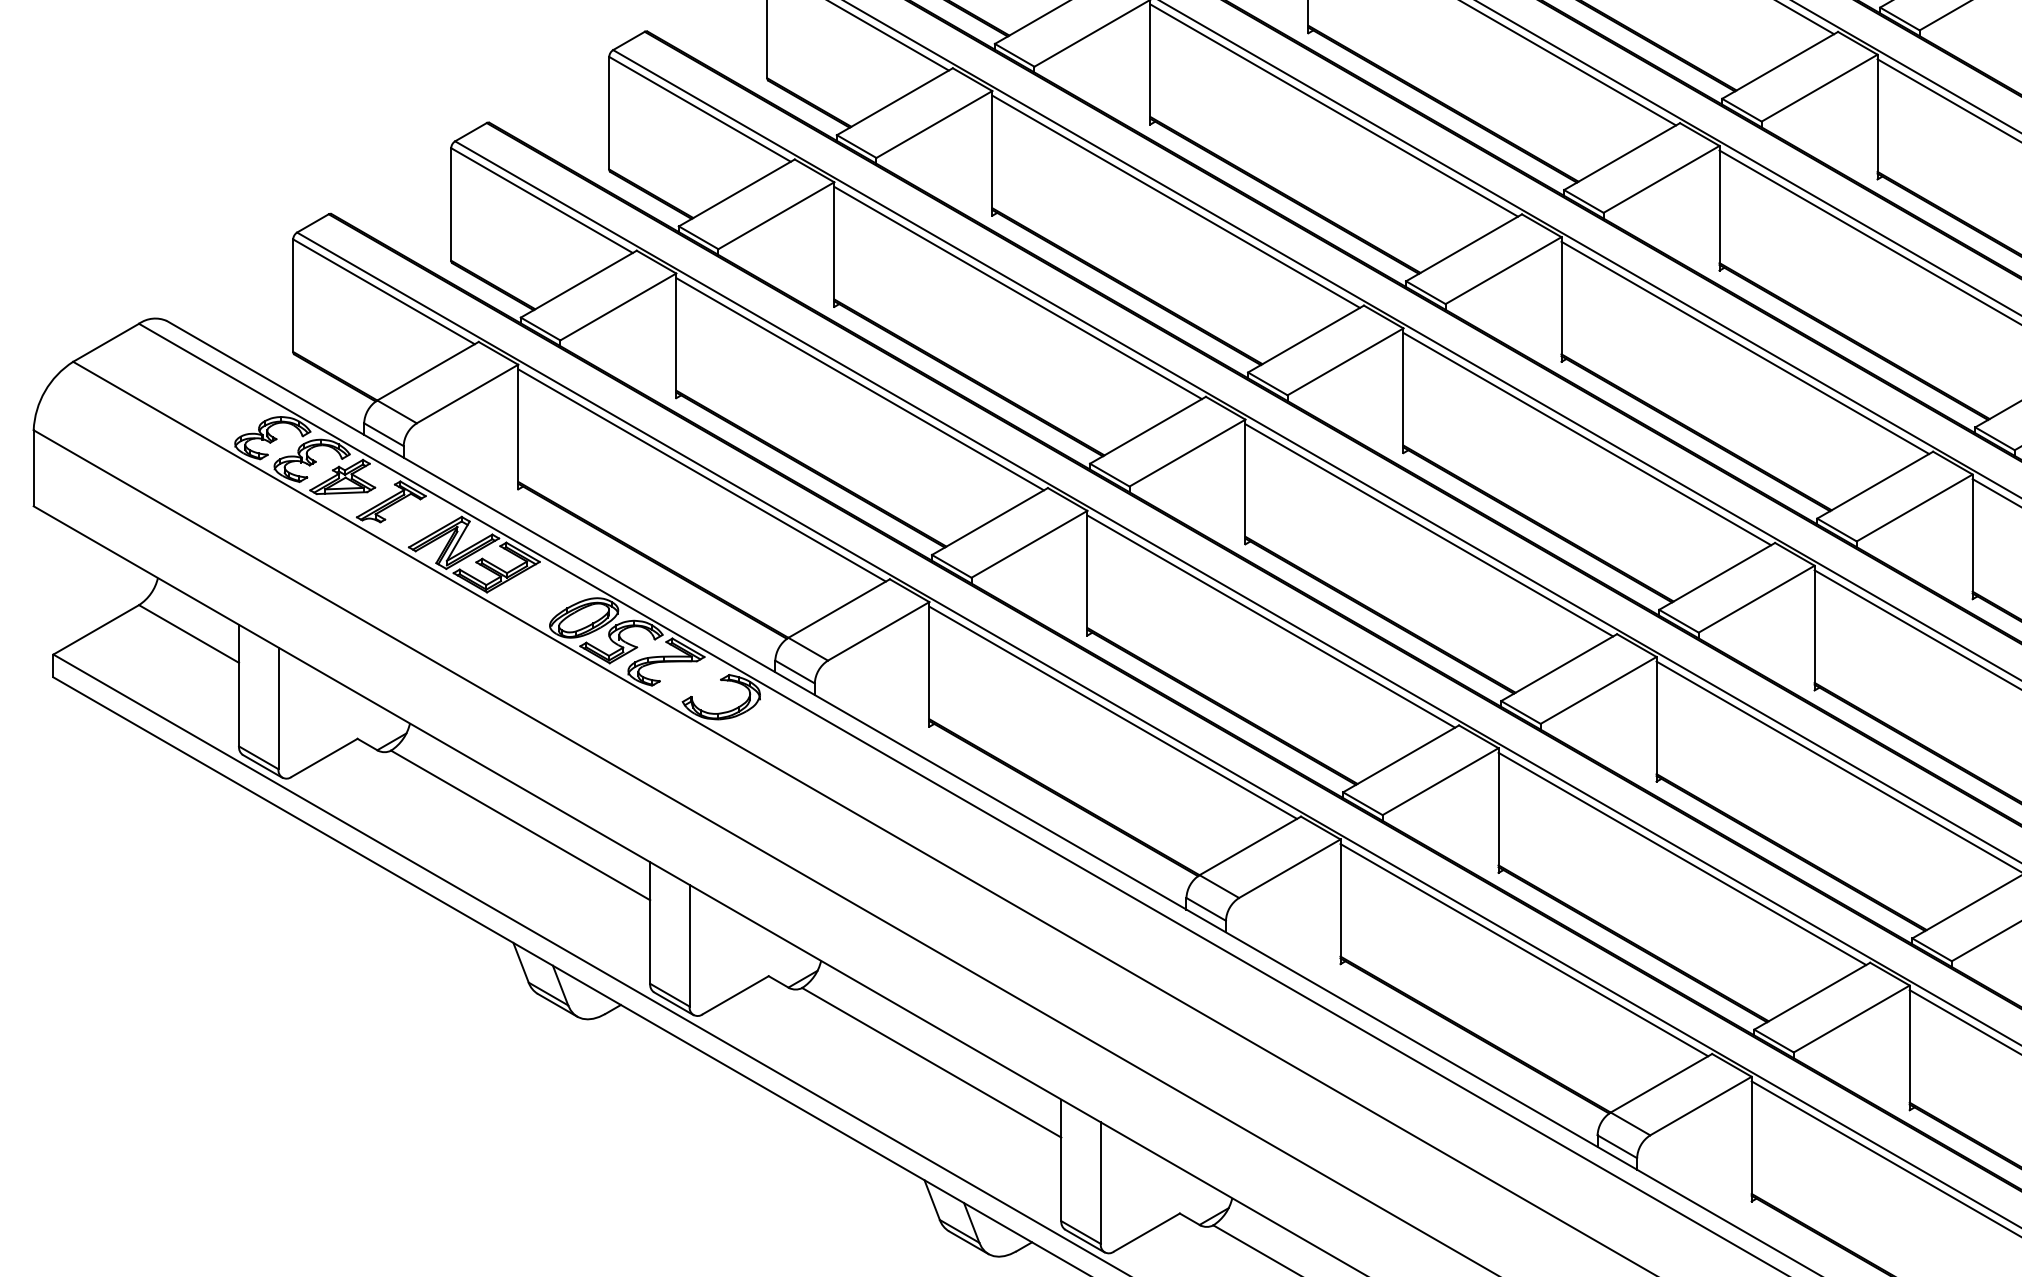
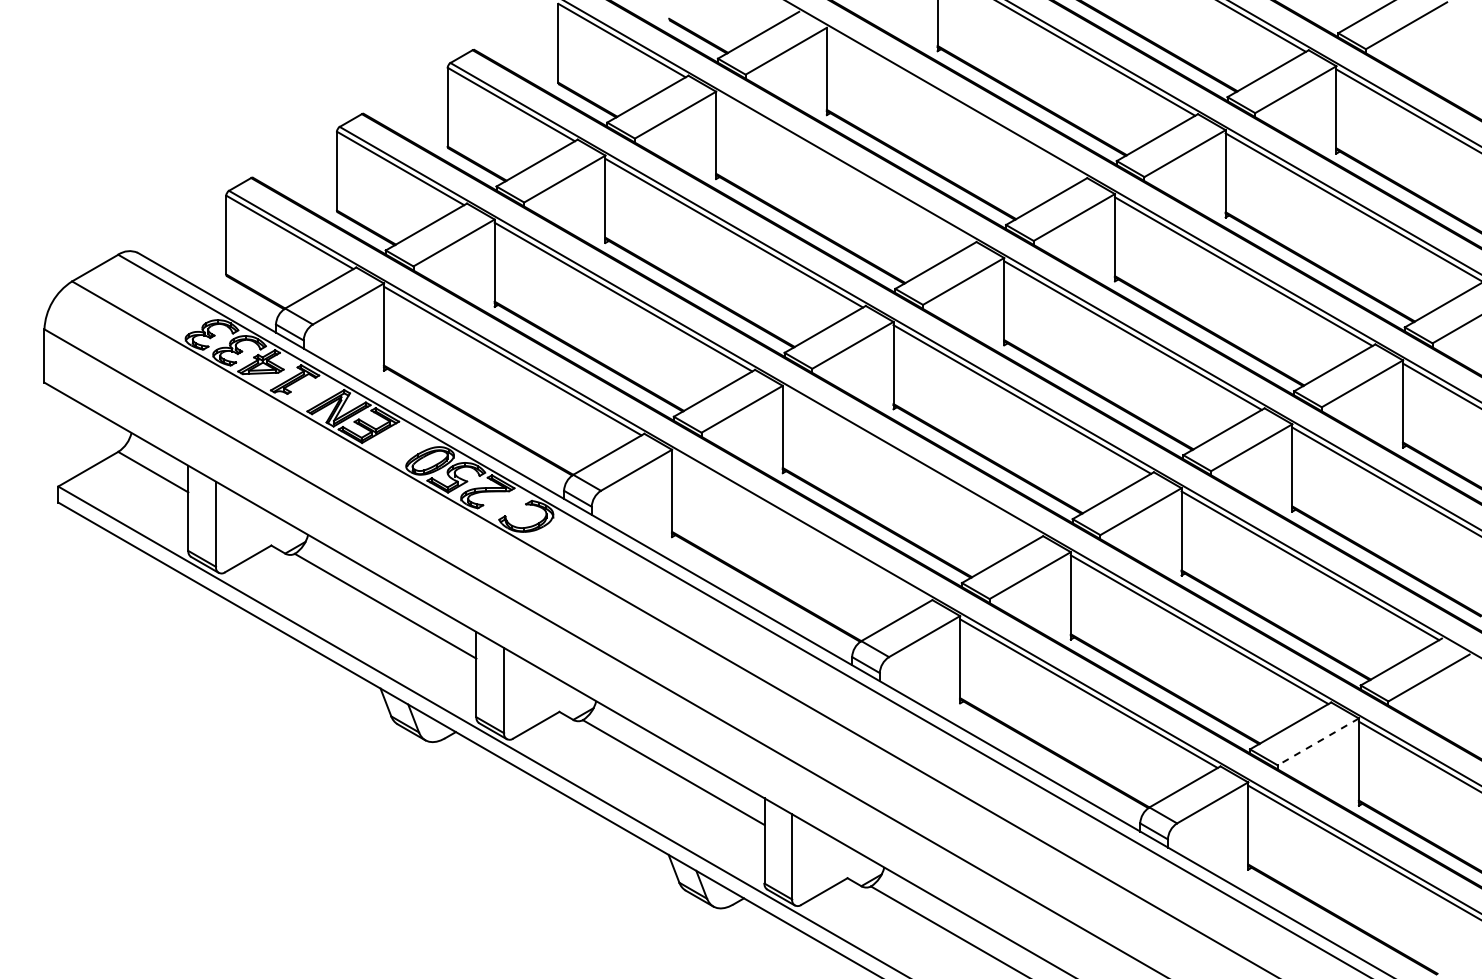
line: (1333, 110) -> (955, 105), removed
line: (1175, 200) -> (844, 168), removed
line: (1271, 621) -> (911, 463), removed
line: (1112, 711) -> (800, 526), removed
line: (1852, 1018) -> (1318, 741), solid -> dashed

